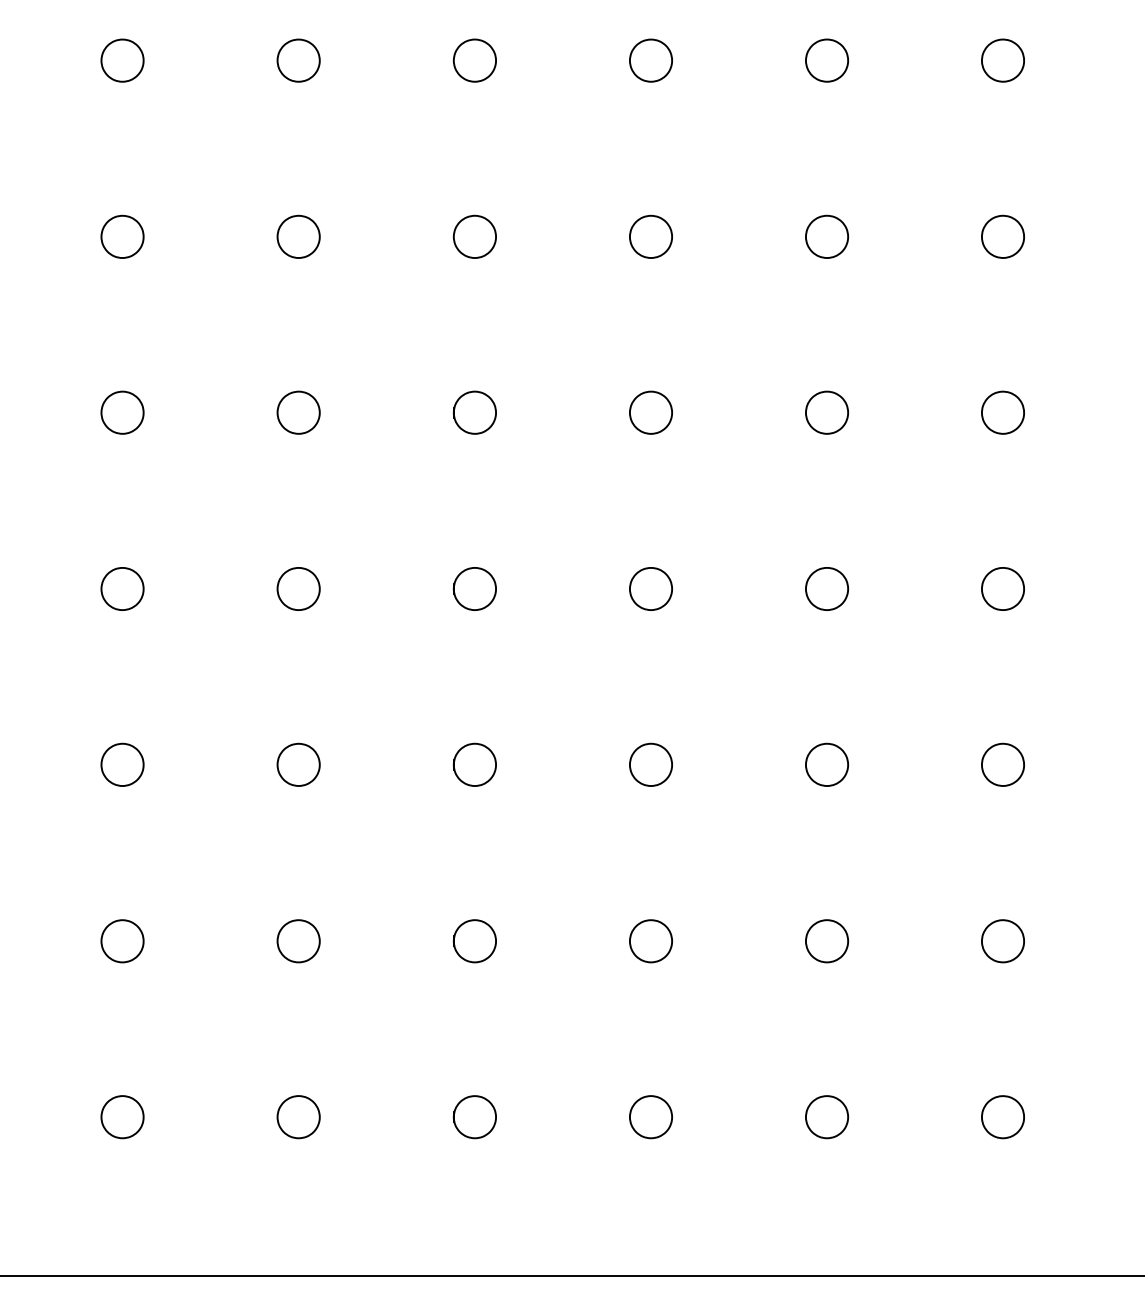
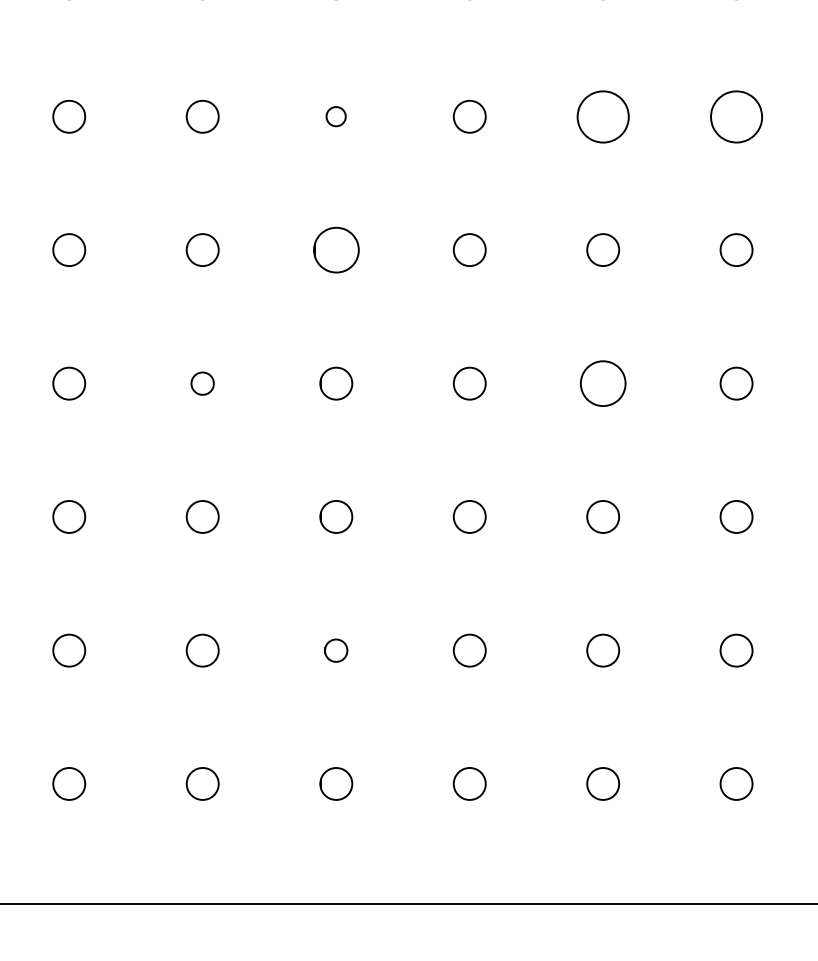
part: (474, 236) -> (335, 116), size x0.6
part: (826, 236) -> (602, 116), size x1.6
part: (1002, 236) -> (736, 116), size x1.6
part: (474, 412) -> (335, 249), size x1.4
part: (298, 588) -> (202, 383), size x0.7
part: (826, 588) -> (602, 383), size x1.4
part: (474, 941) -> (335, 650), size x0.7

